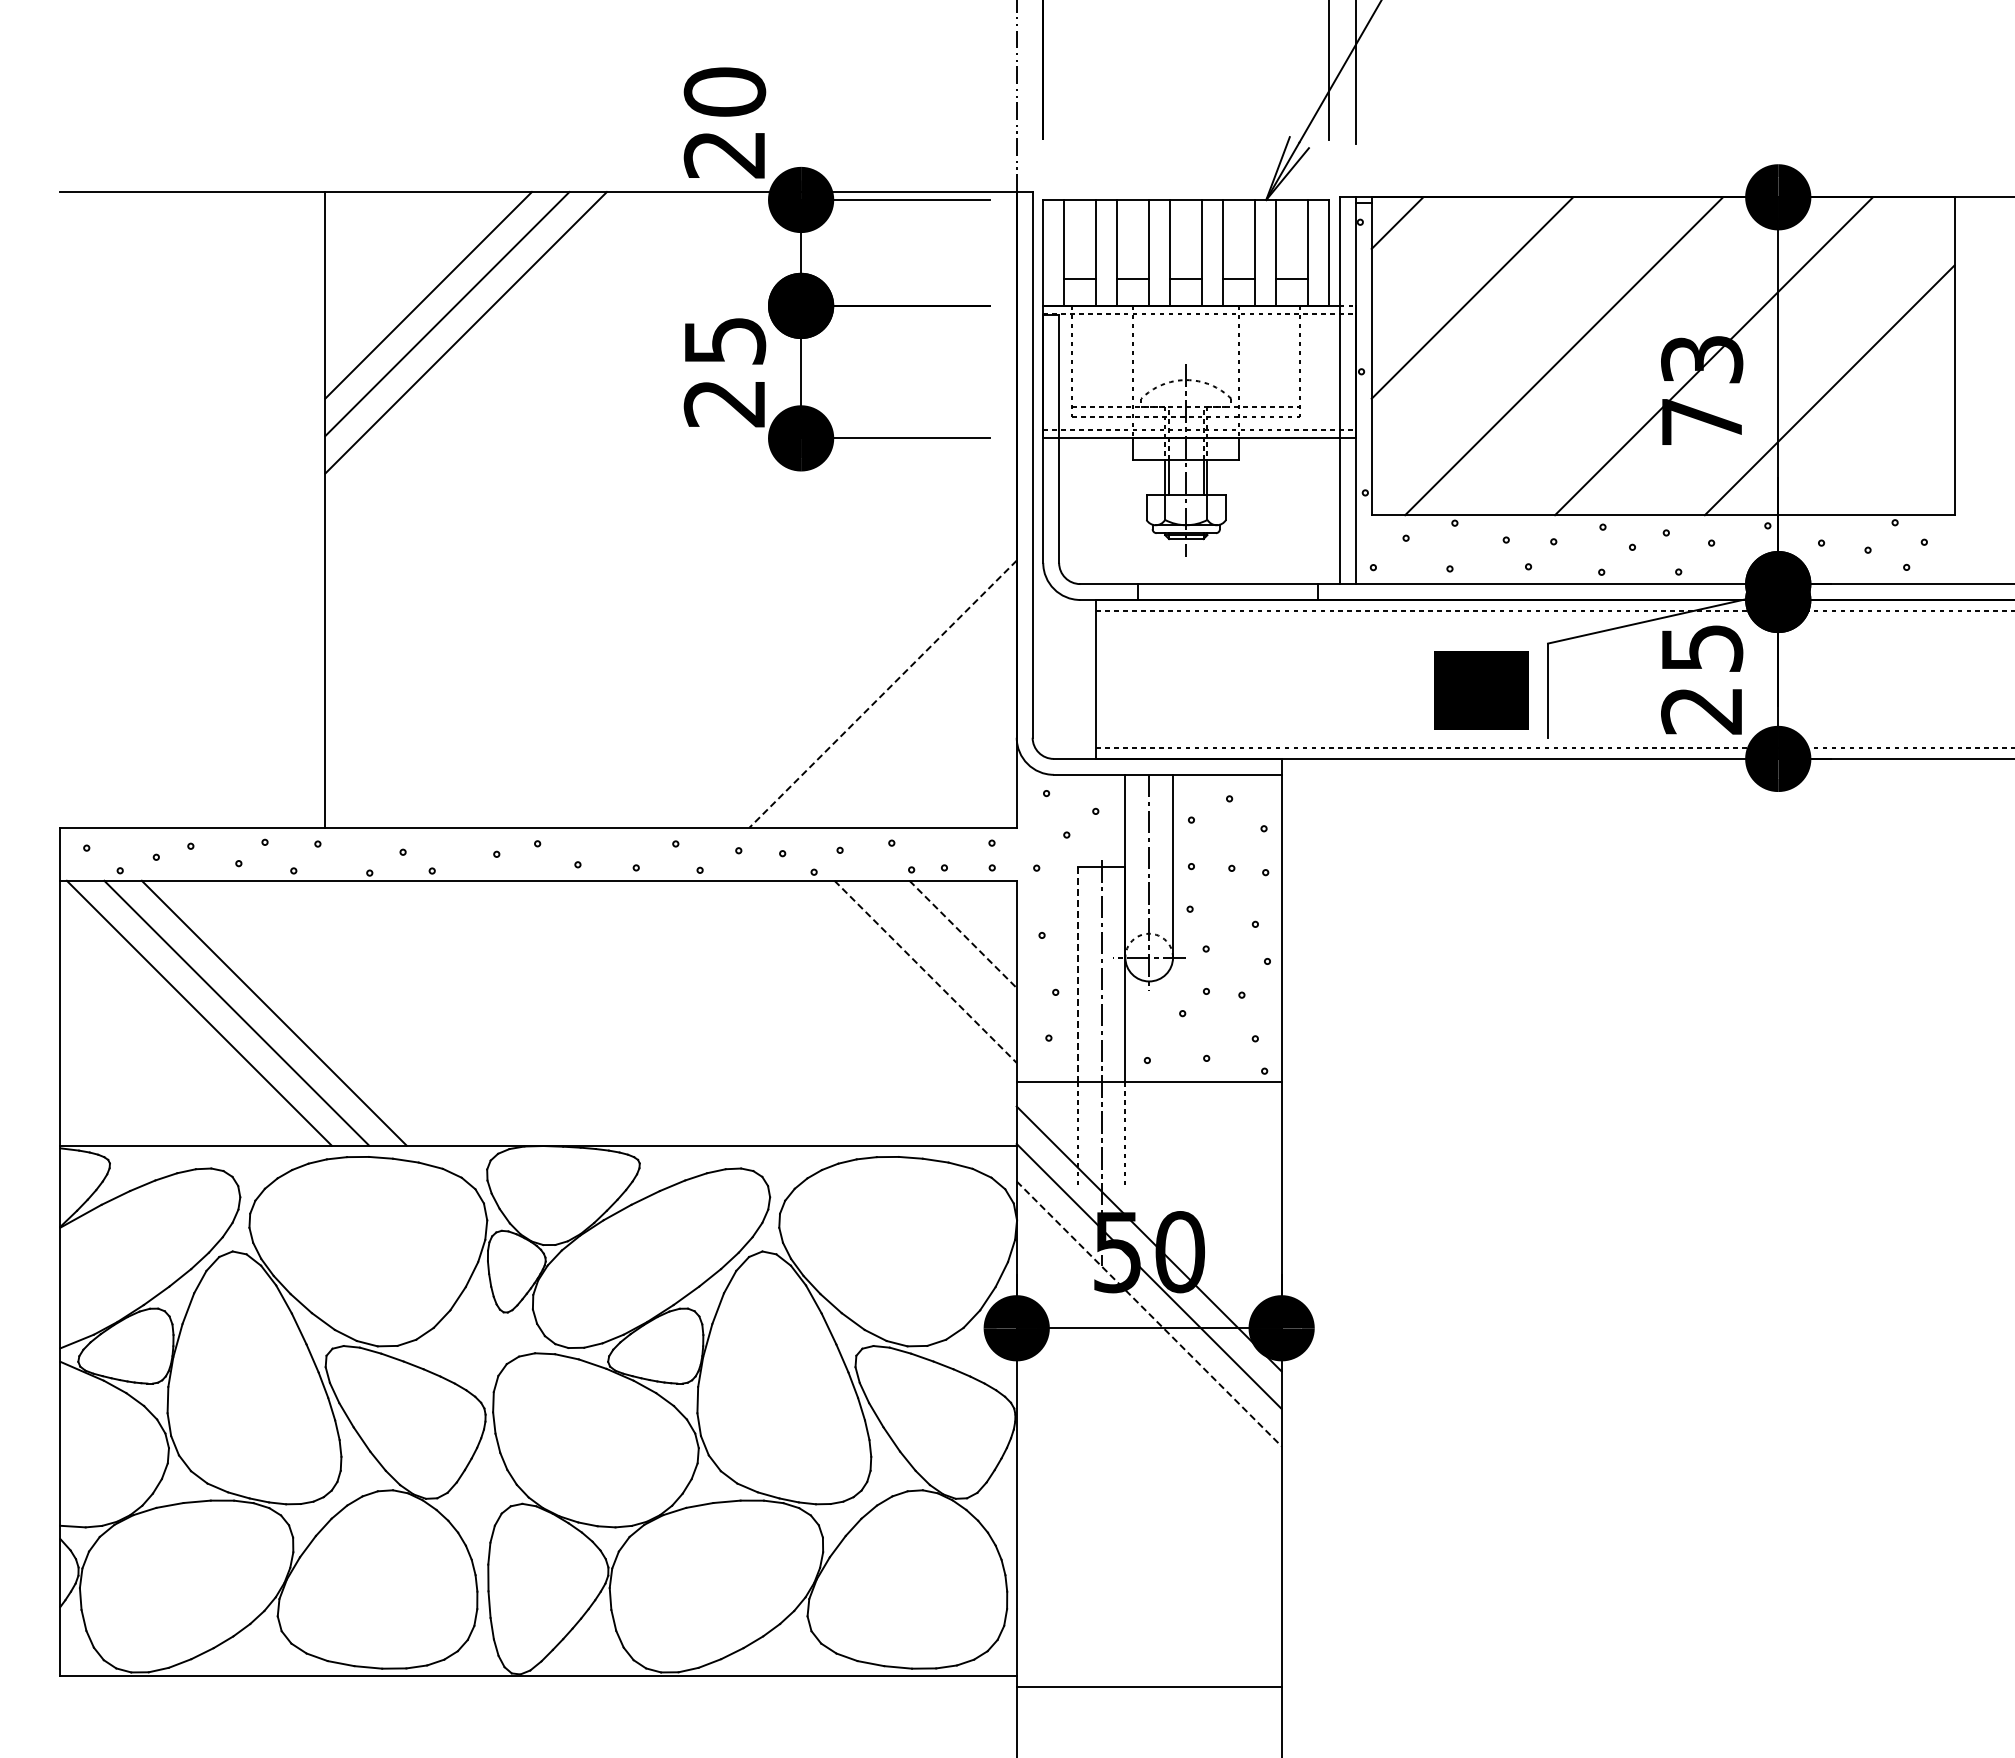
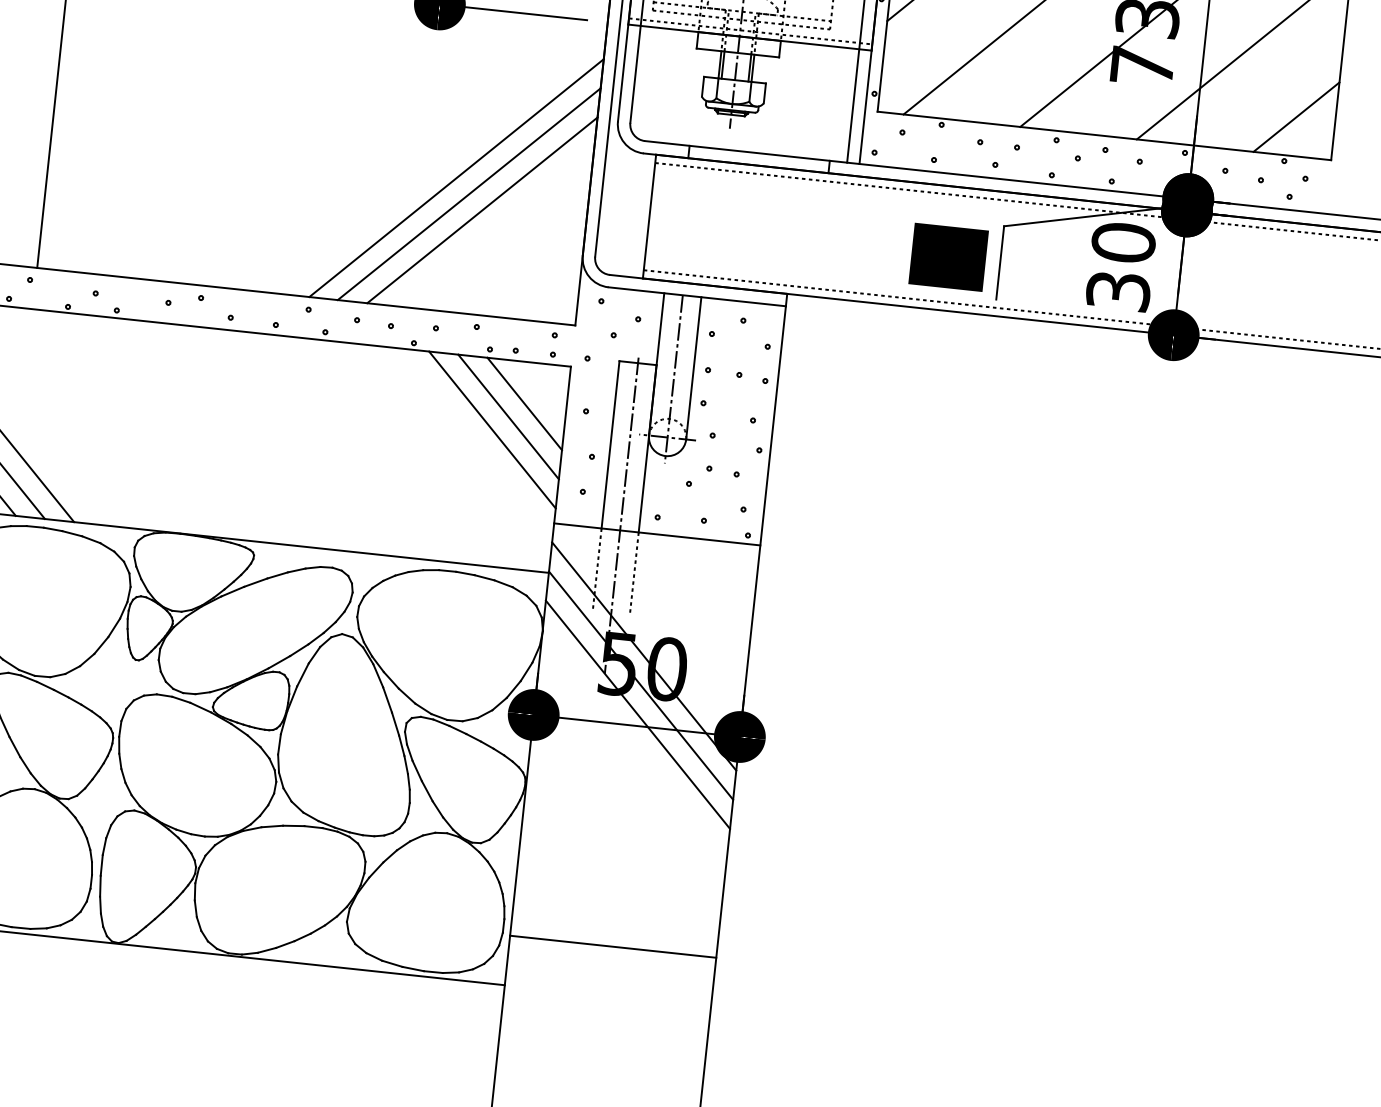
line: (1904, 465) -> (1296, 117), added
line: (845, 656) -> (456, 177), added
line: (863, 675) -> (468, 194), added
text: (1702, 678) -> (1121, 266), 25 -> 30
line: (883, 694) -> (482, 210), dashed -> solid
line: (963, 934) -> (525, 404), dashed -> solid
line: (944, 952) -> (508, 416), added
line: (925, 971) -> (492, 429), dashed -> solid
line: (1077, 975) -> (610, 445), dashed -> solid
line: (1149, 1314) -> (638, 715), dashed -> solid
line: (1148, 1686) -> (612, 946), moved

